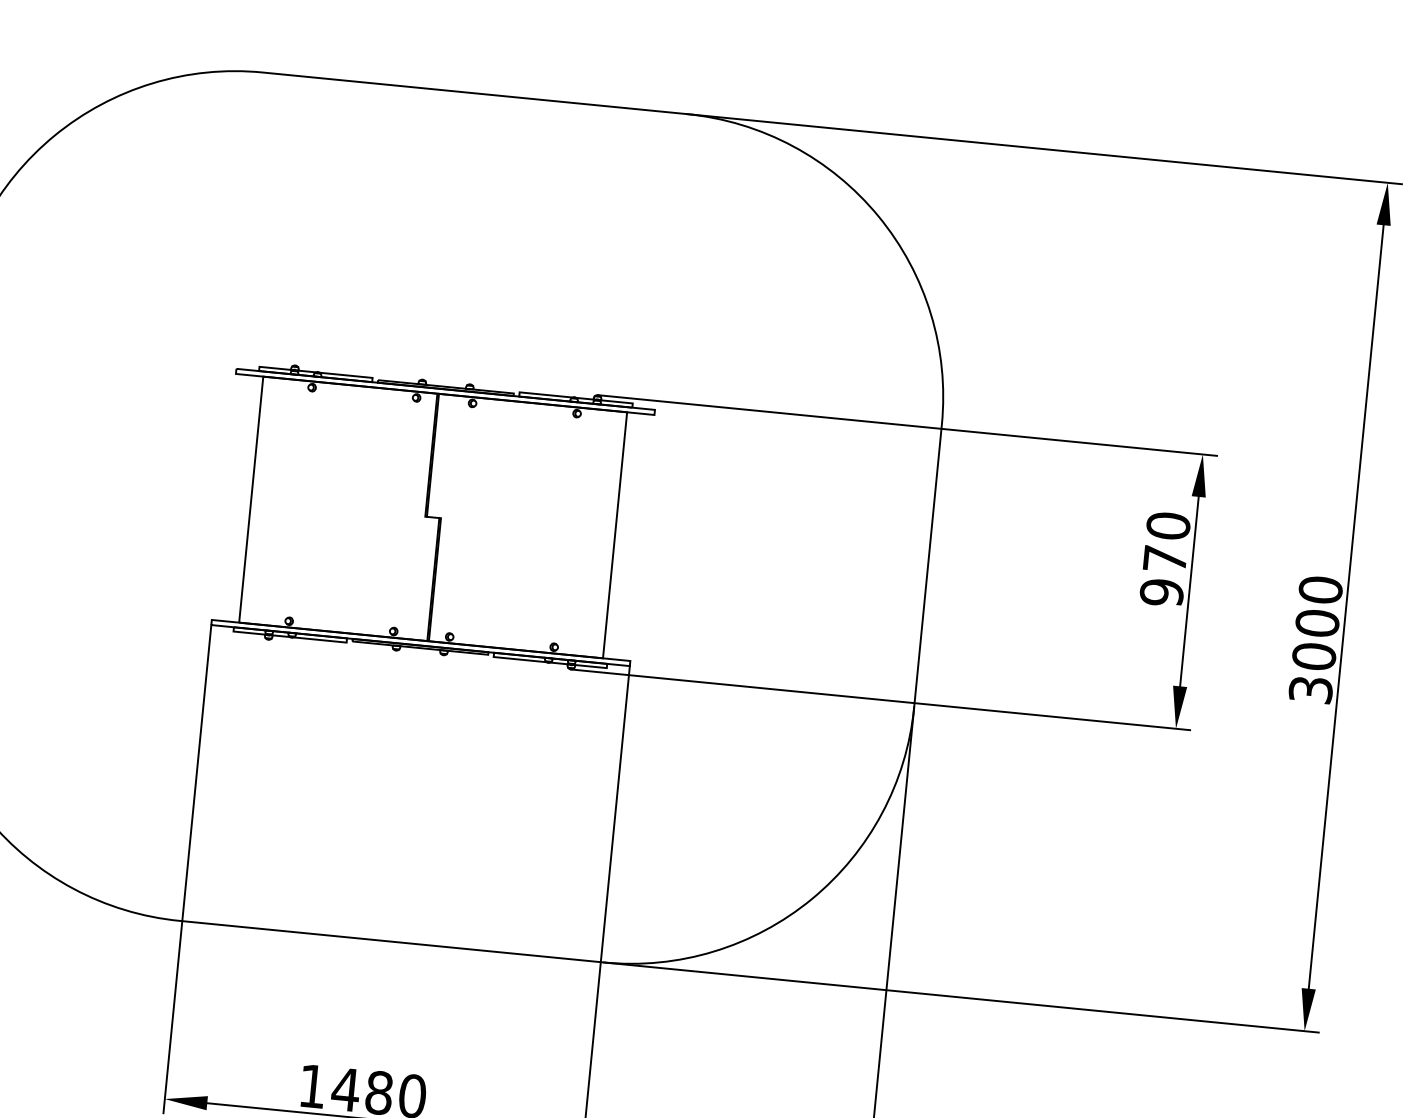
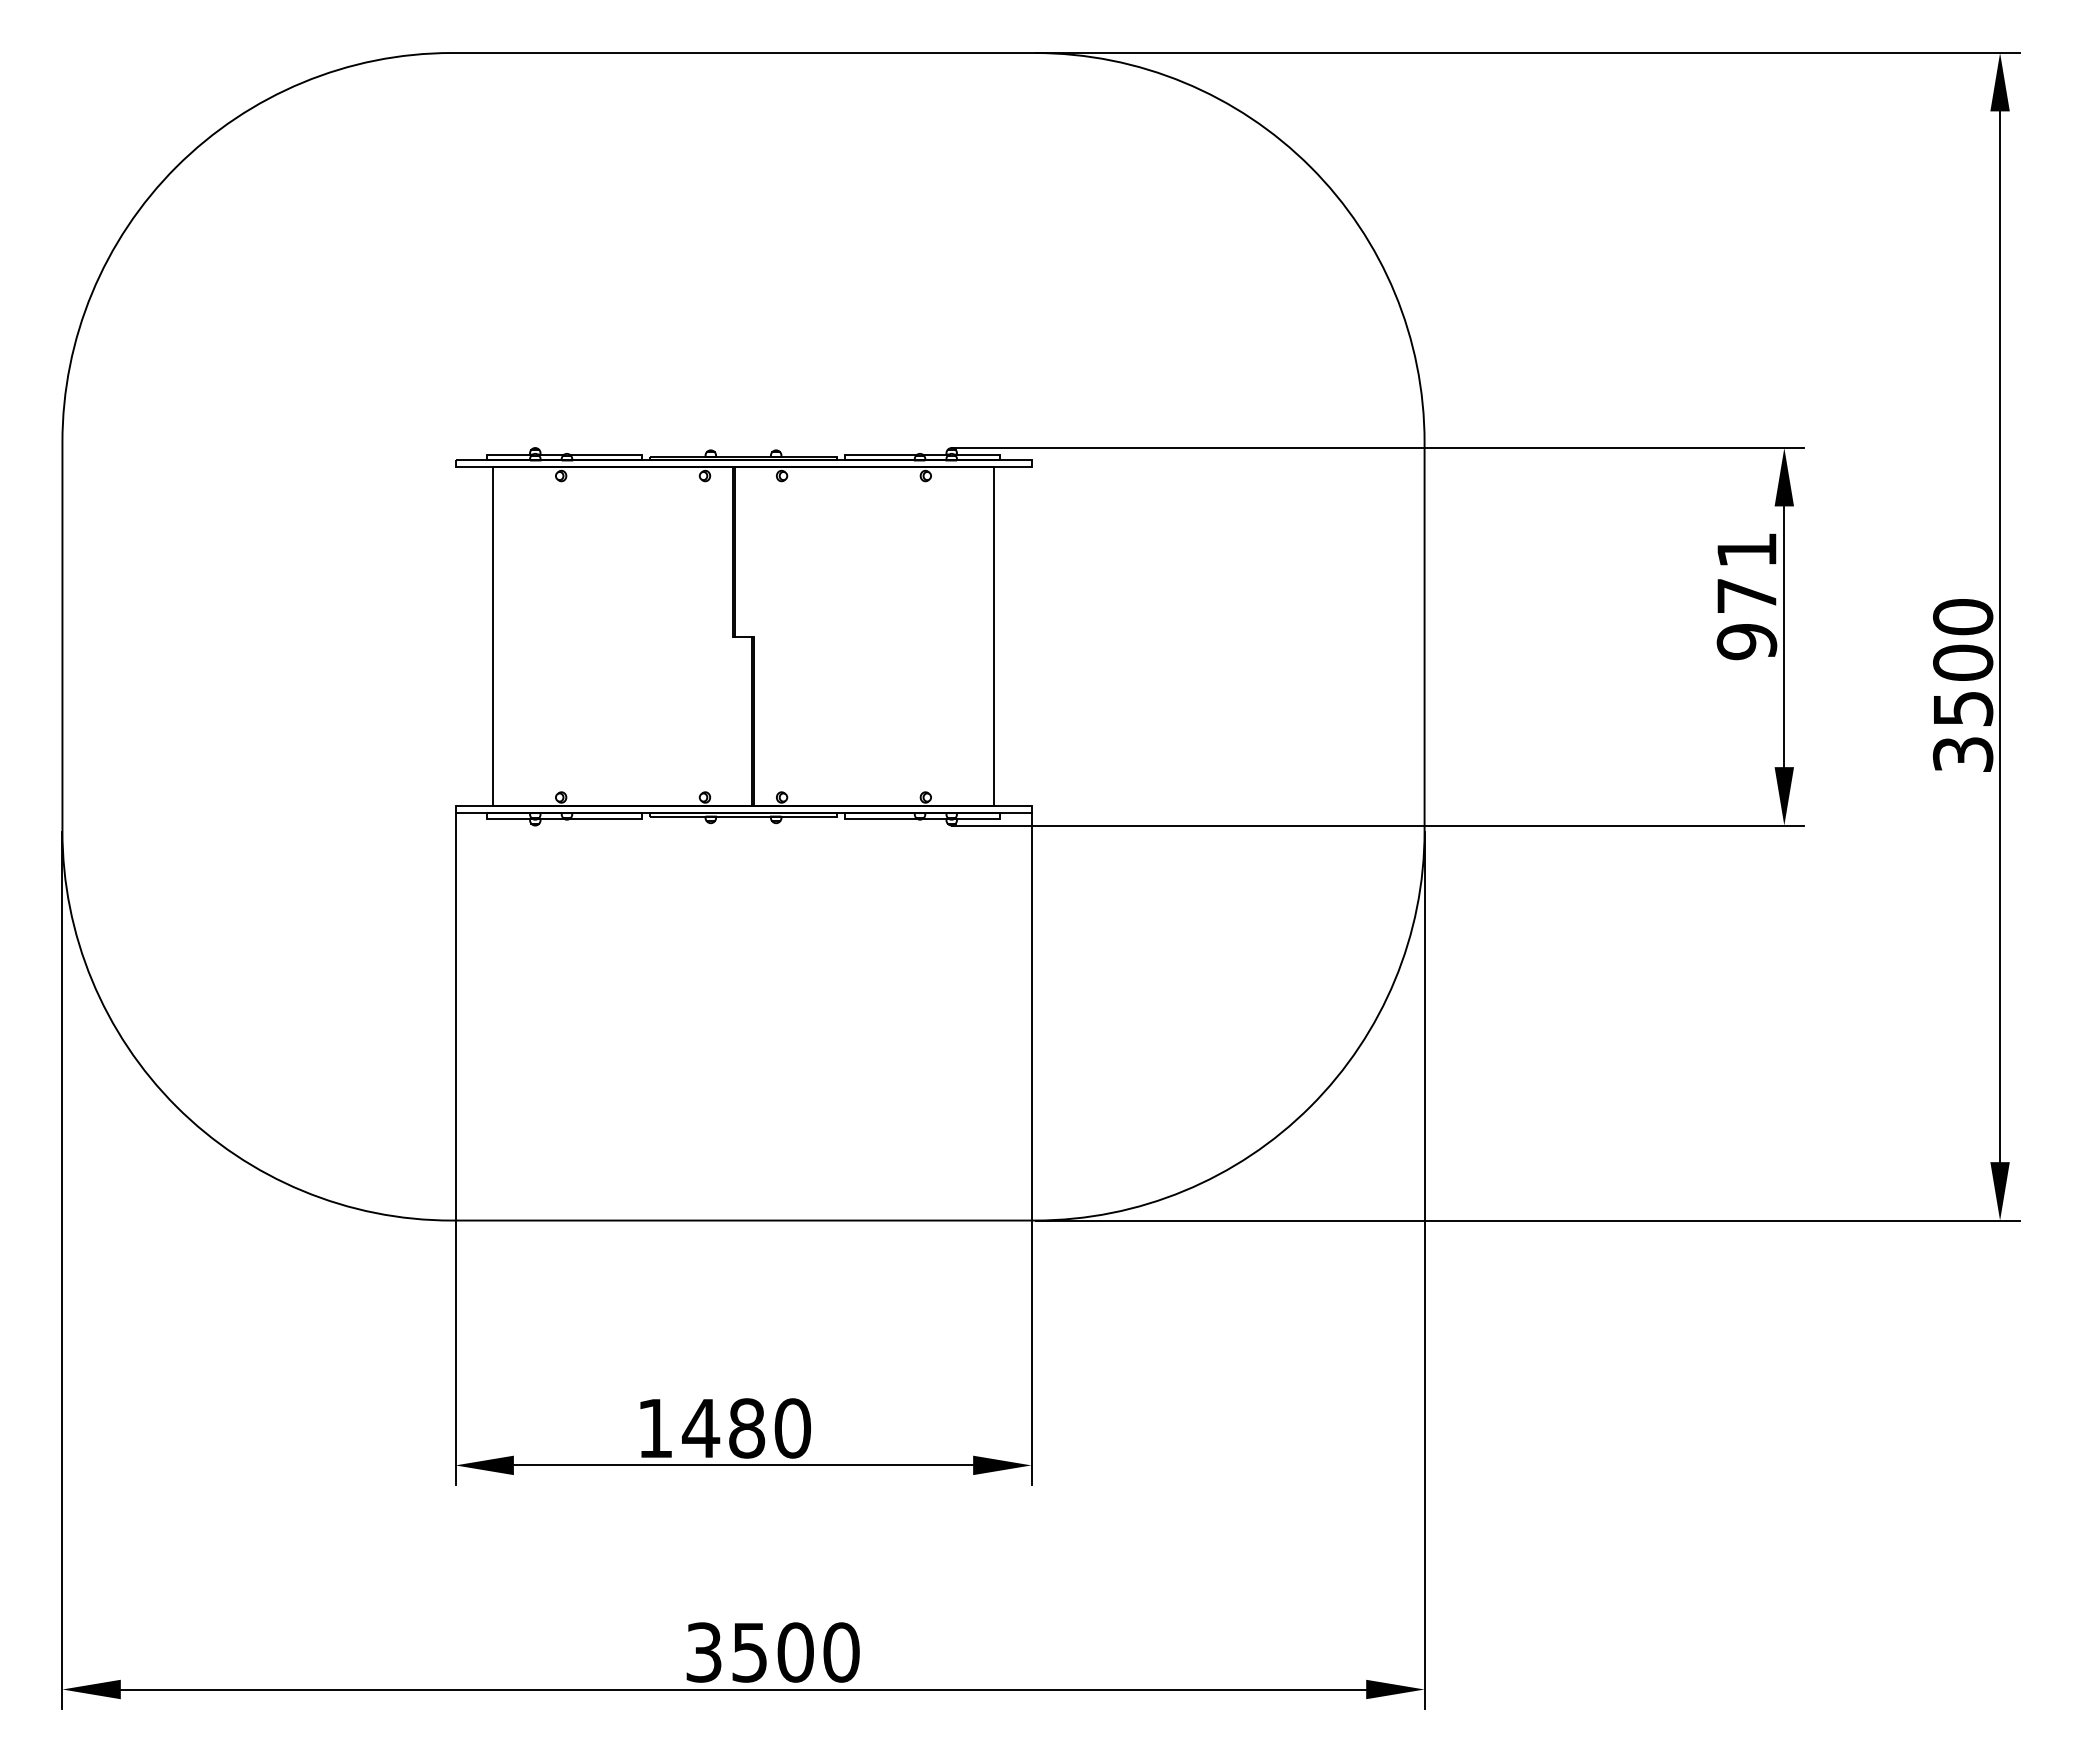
text: (1168, 526) -> (1746, 550), 970 -> 971
text: (1314, 656) -> (1963, 708), 3000 -> 3500

